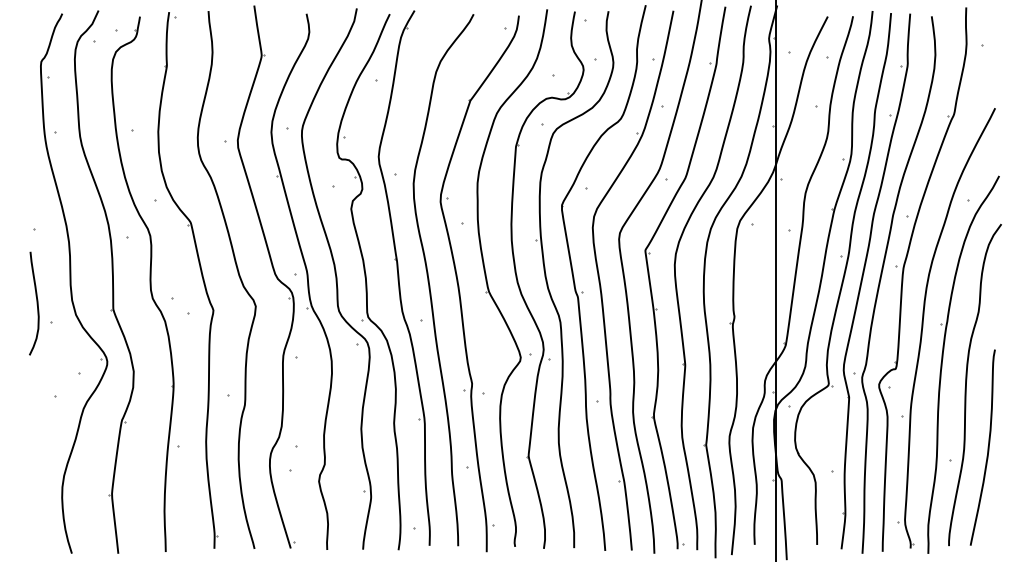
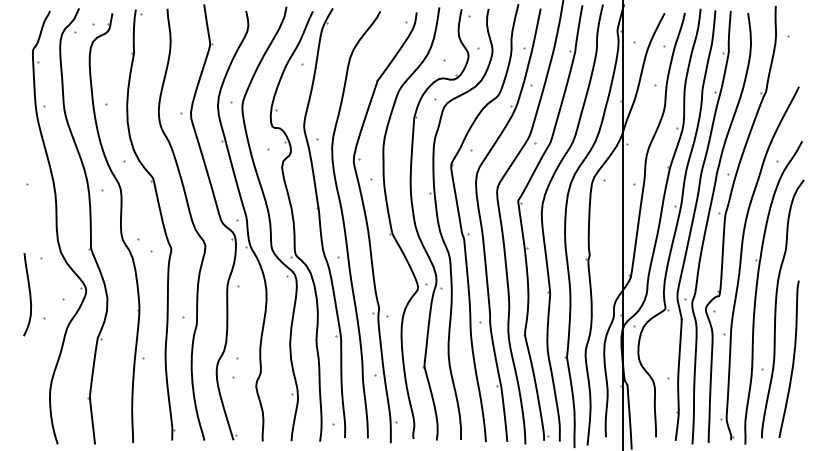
curve: (36, 303) -> (29, 294), moved

